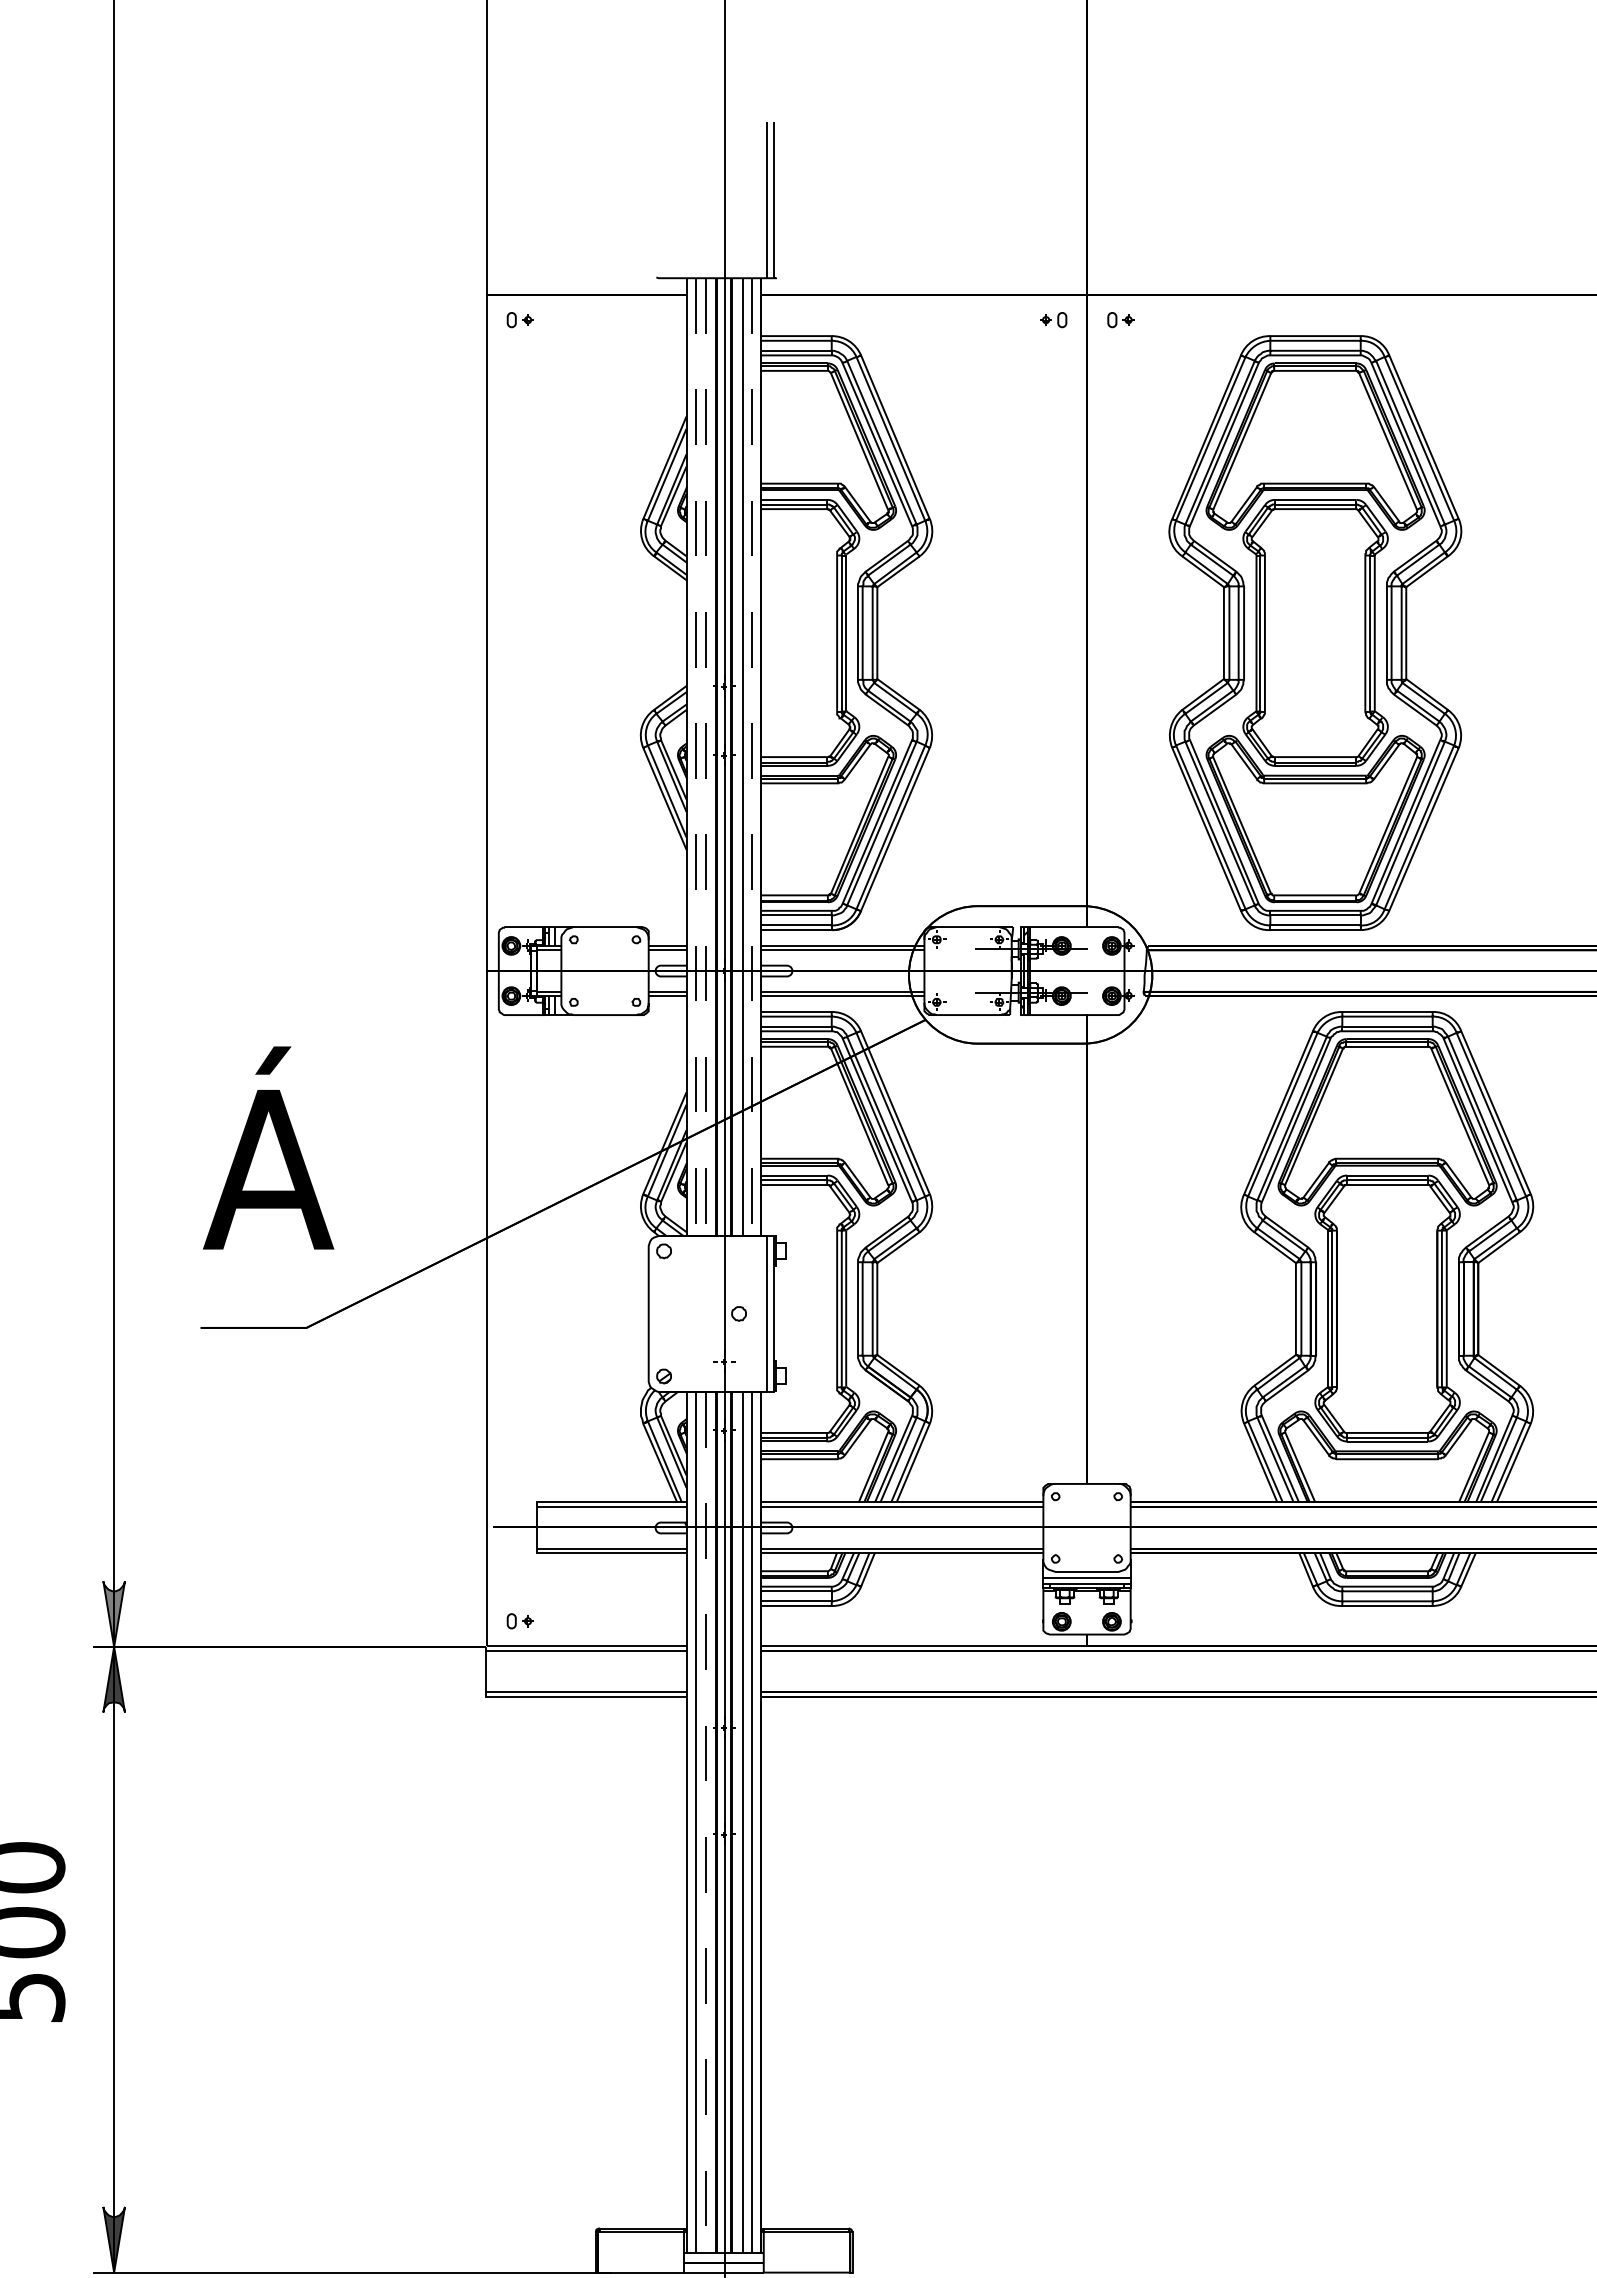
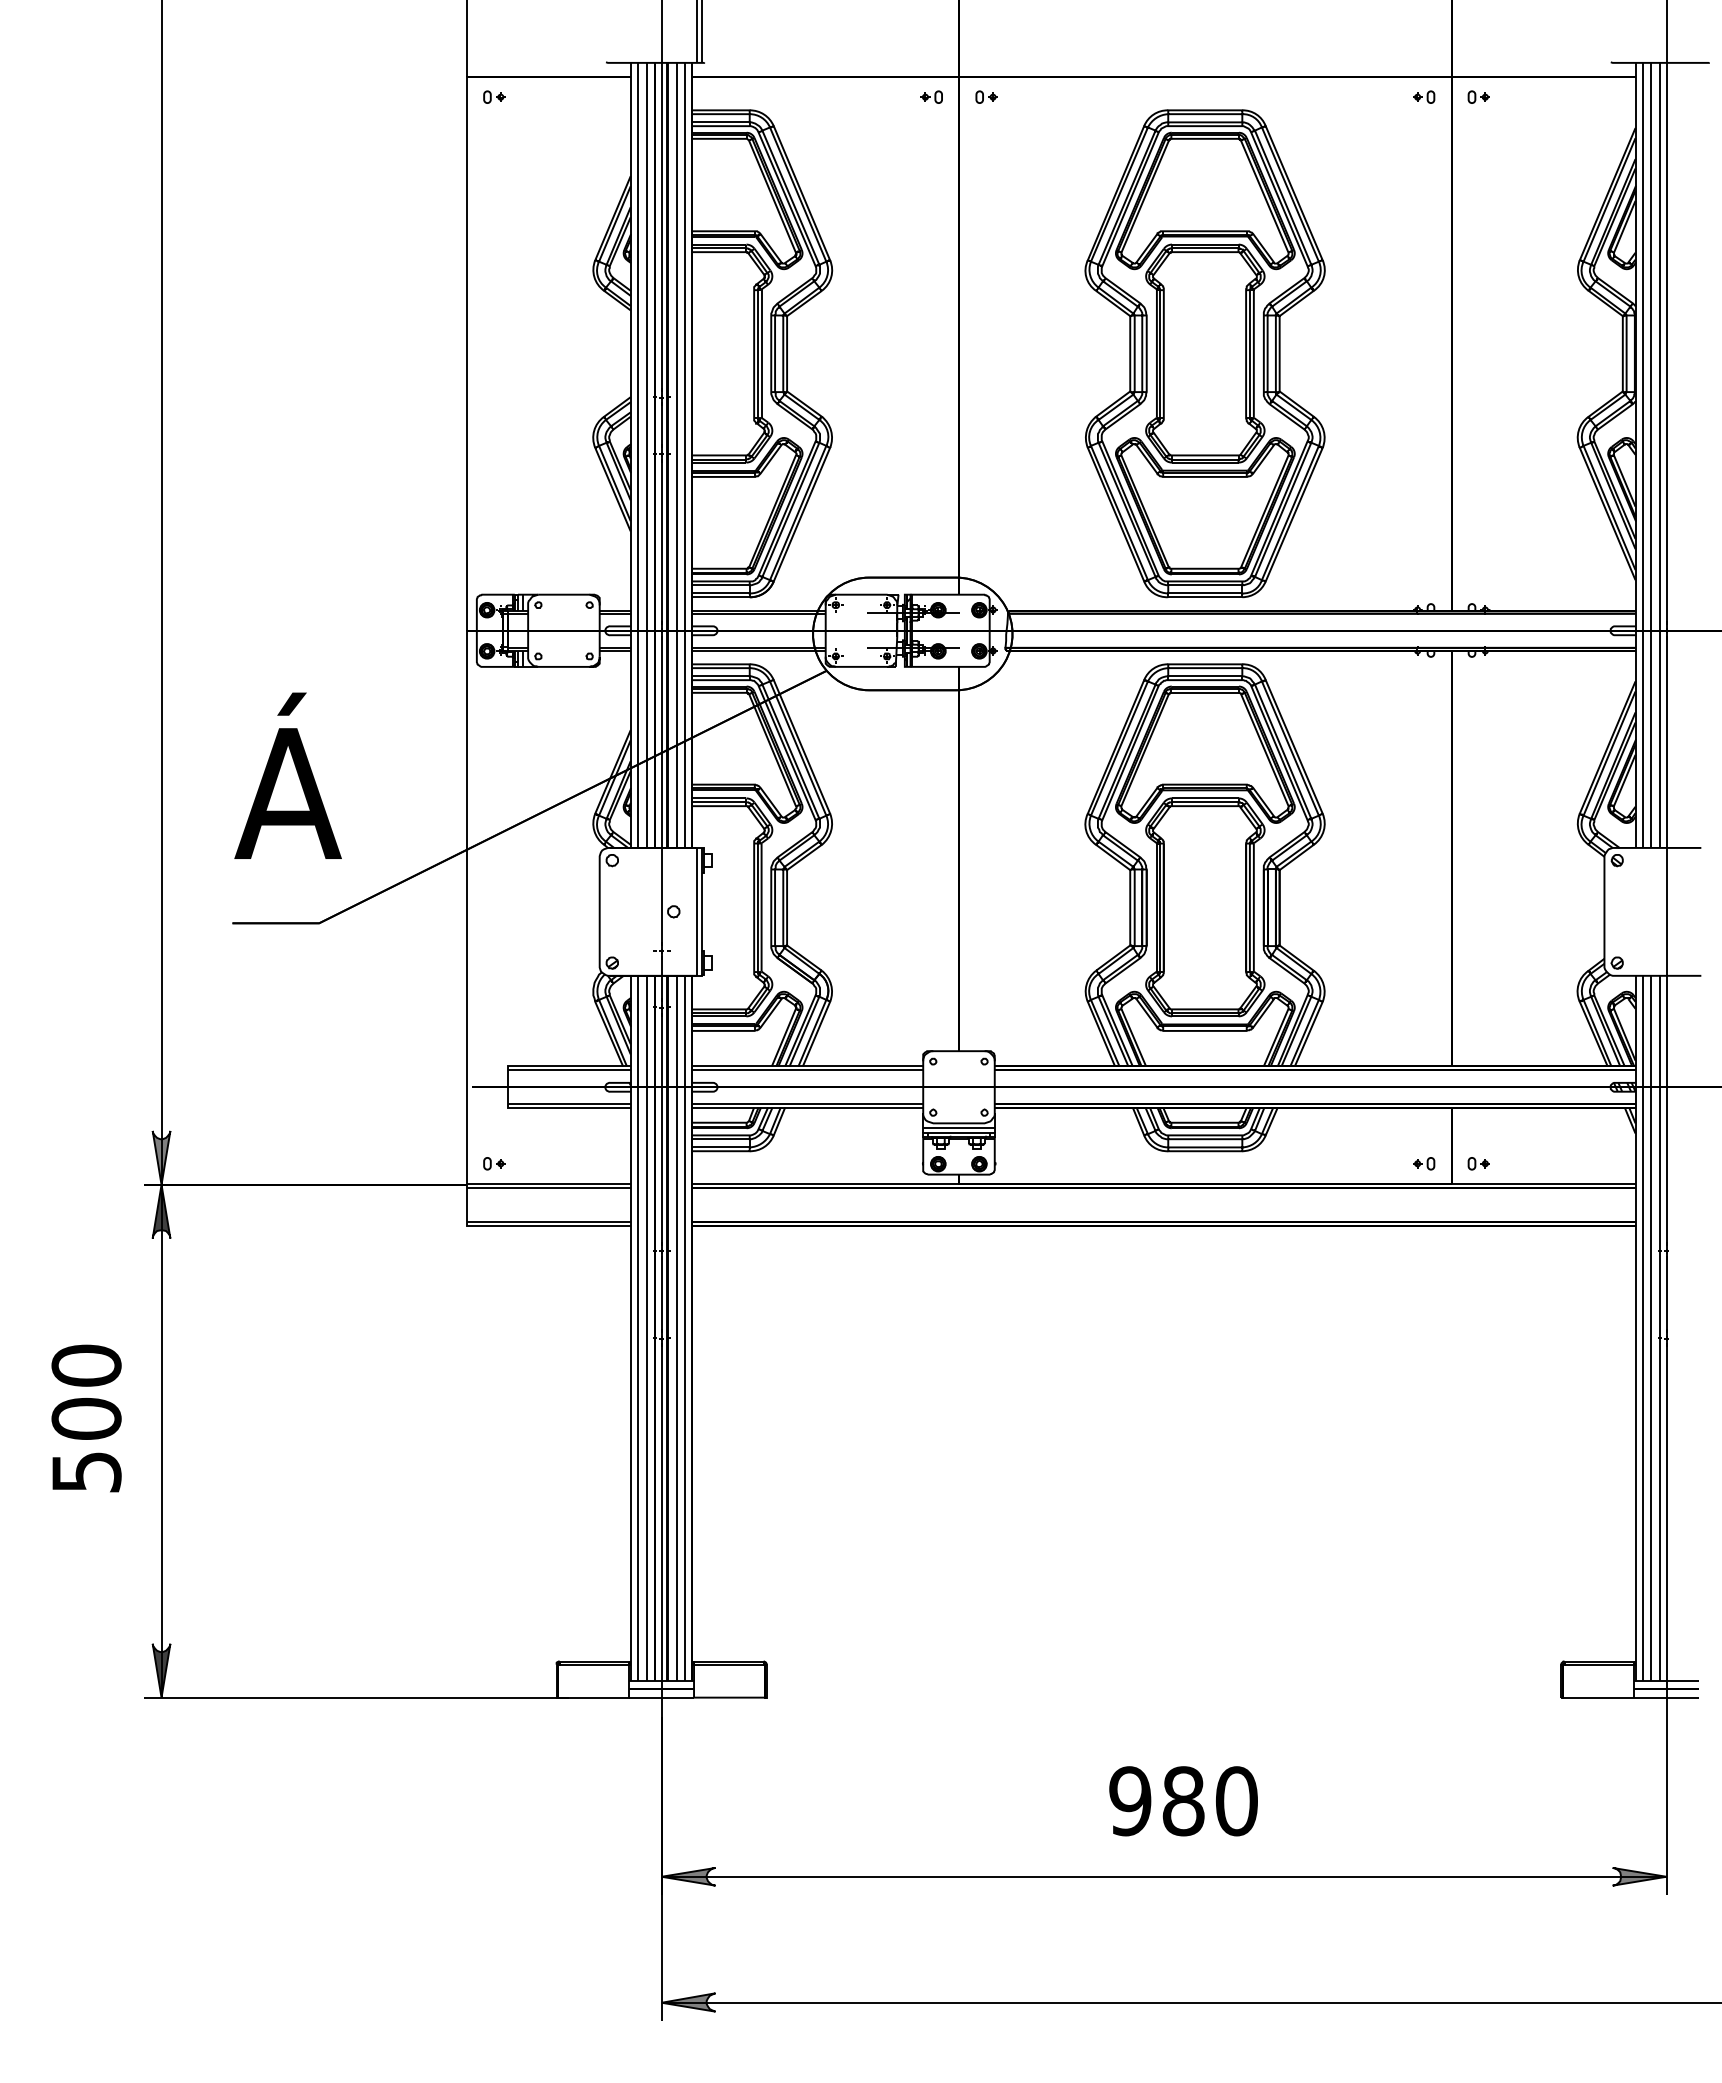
part: (1314, 632) -> (1204, 353), moved
line: (696, 757) -> (638, 455), dashed -> solid
line: (705, 757) -> (646, 455), dashed -> solid
line: (752, 757) -> (684, 455), dashed -> solid
line: (705, 1822) -> (646, 1328), dashed -> solid

